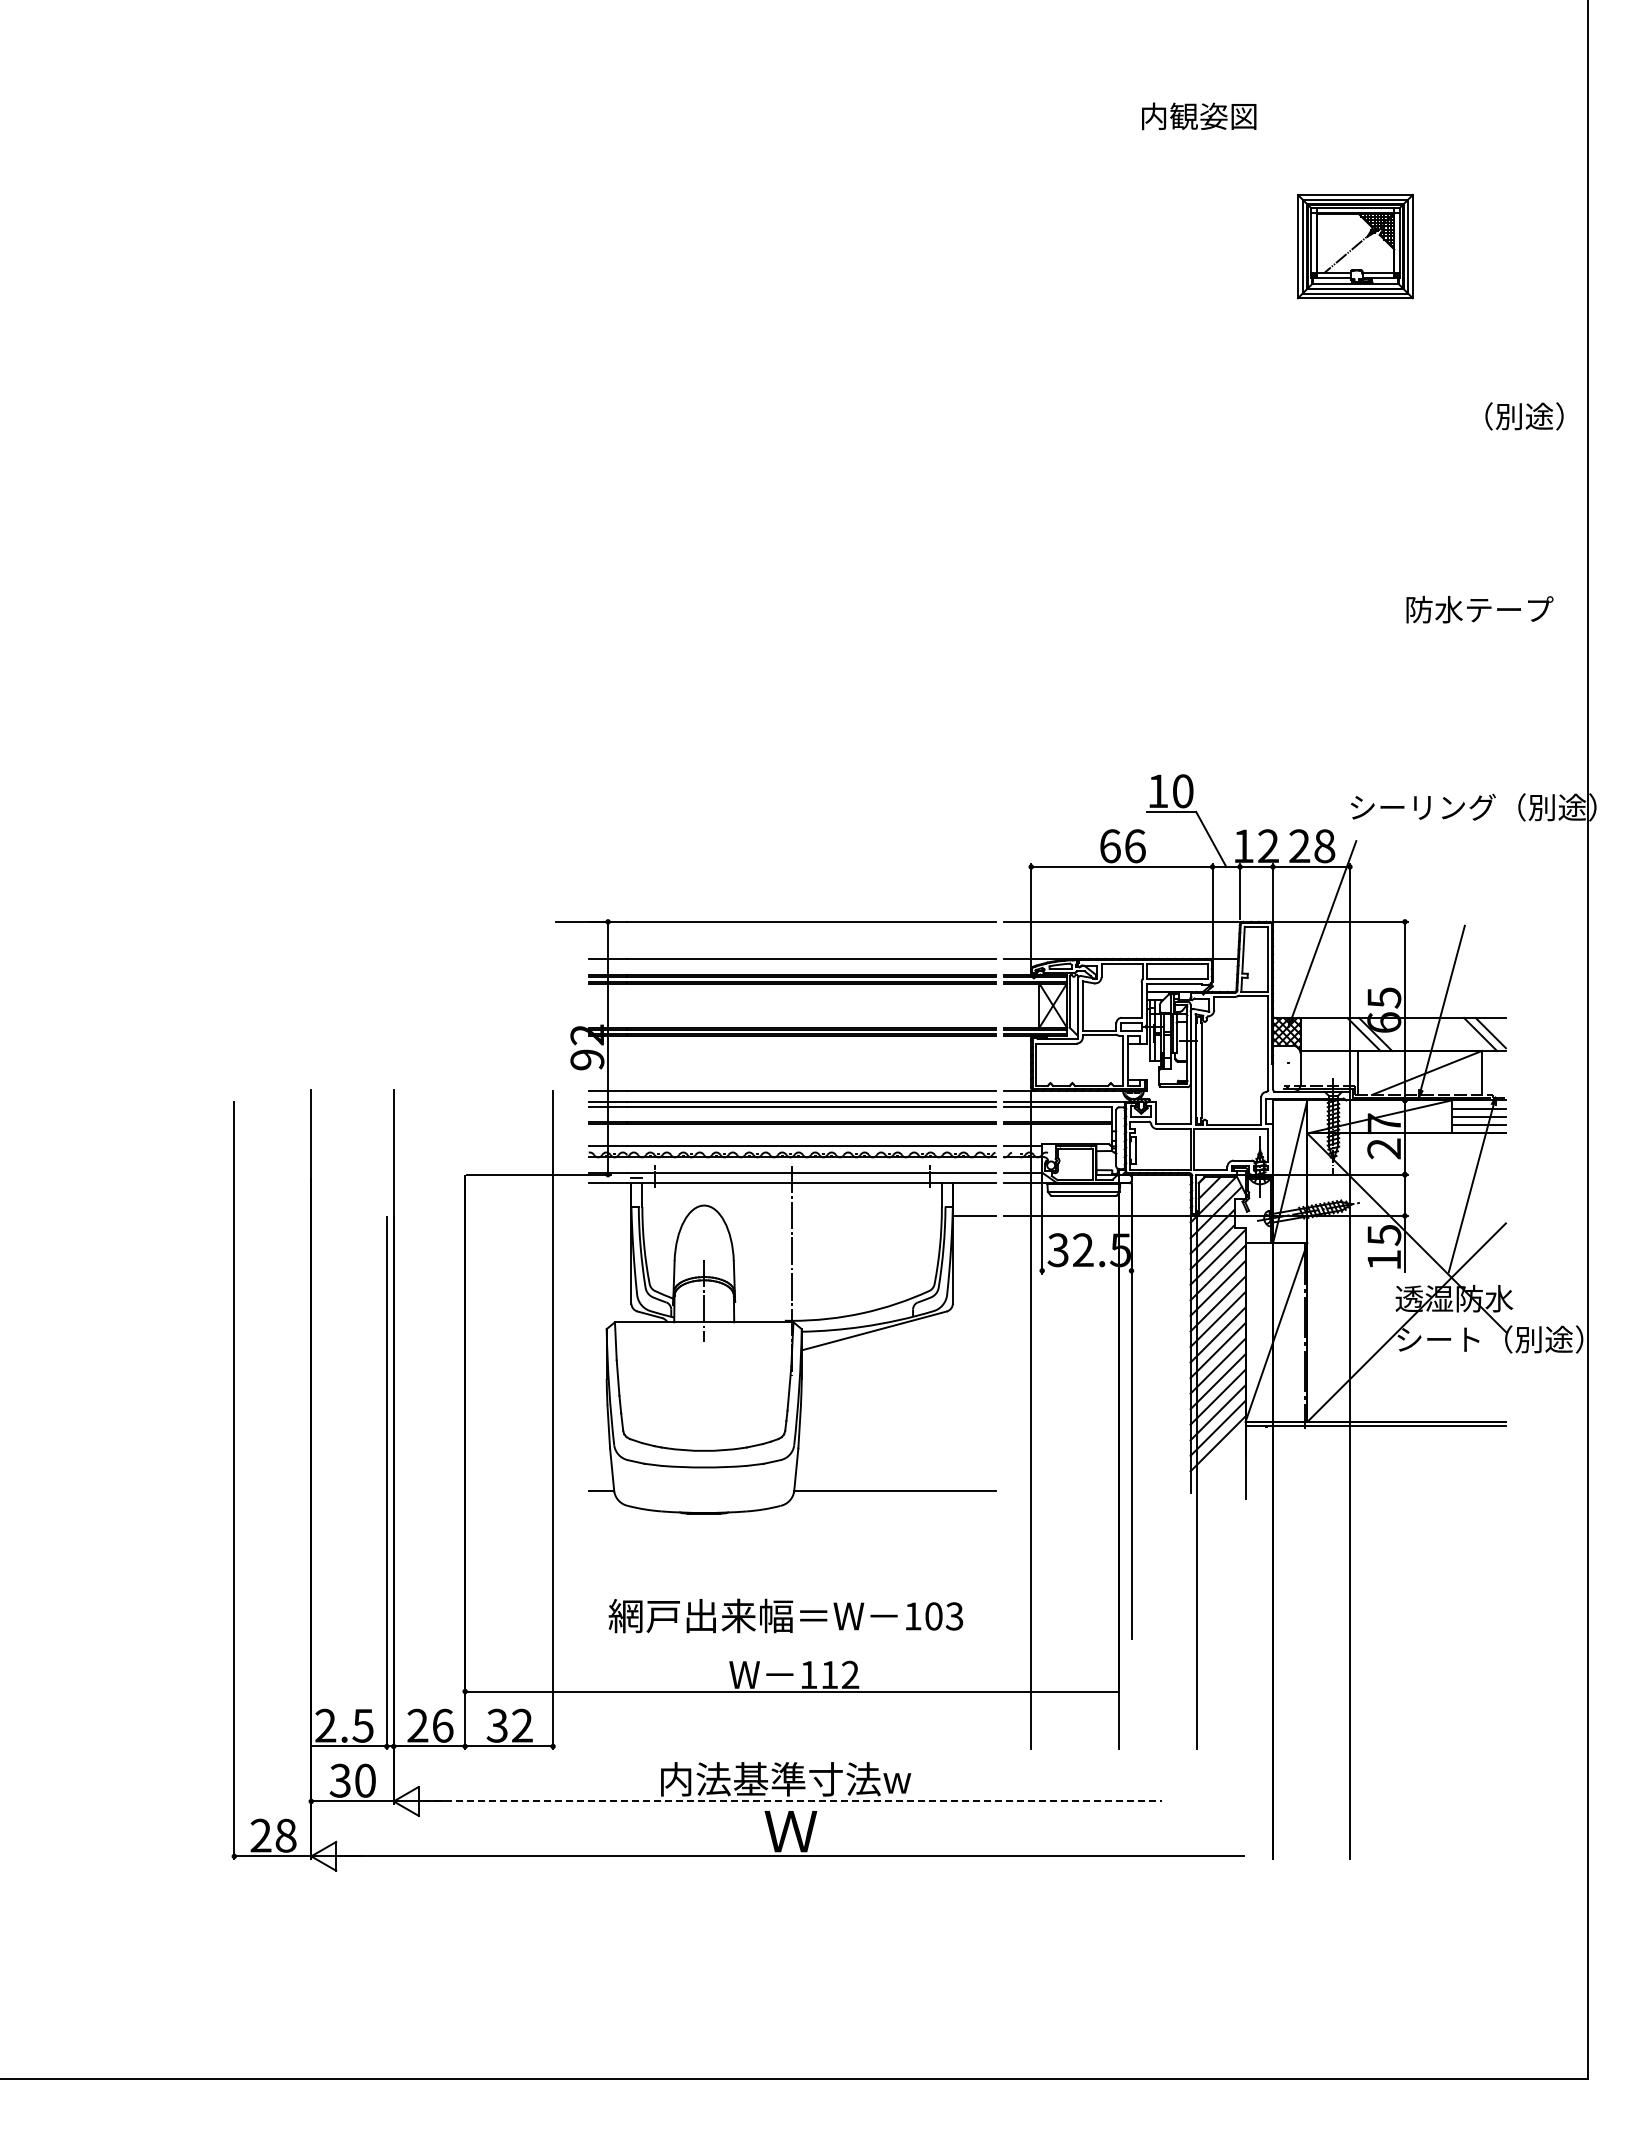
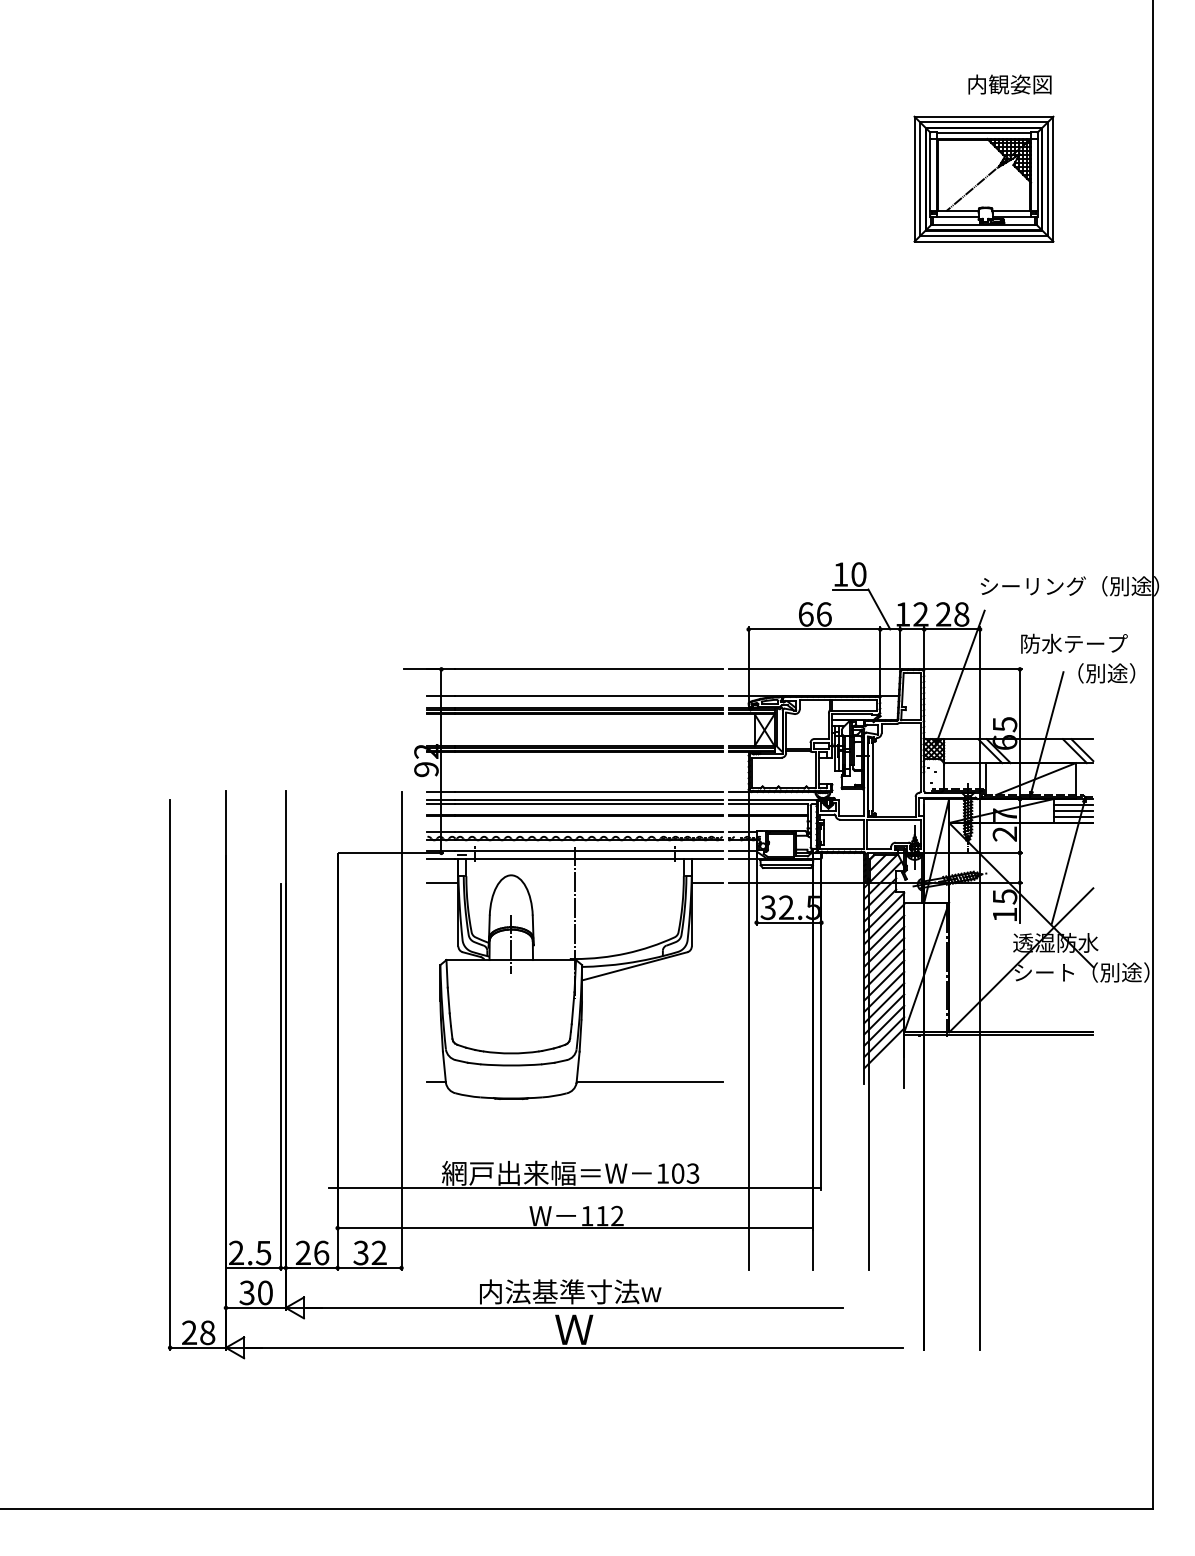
text: (1199, 116) -> (1010, 84), moved
part: (1355, 246) -> (984, 179), size x1.67
text: (1524, 416) -> (1106, 673), moved
text: (1479, 609) -> (1074, 643), moved
line: (609, 1215) -> (442, 882), added
line: (1086, 1270) -> (788, 922), added
line: (791, 1636) -> (574, 1188), added
line: (792, 1801) -> (575, 1307), dashed -> solid

